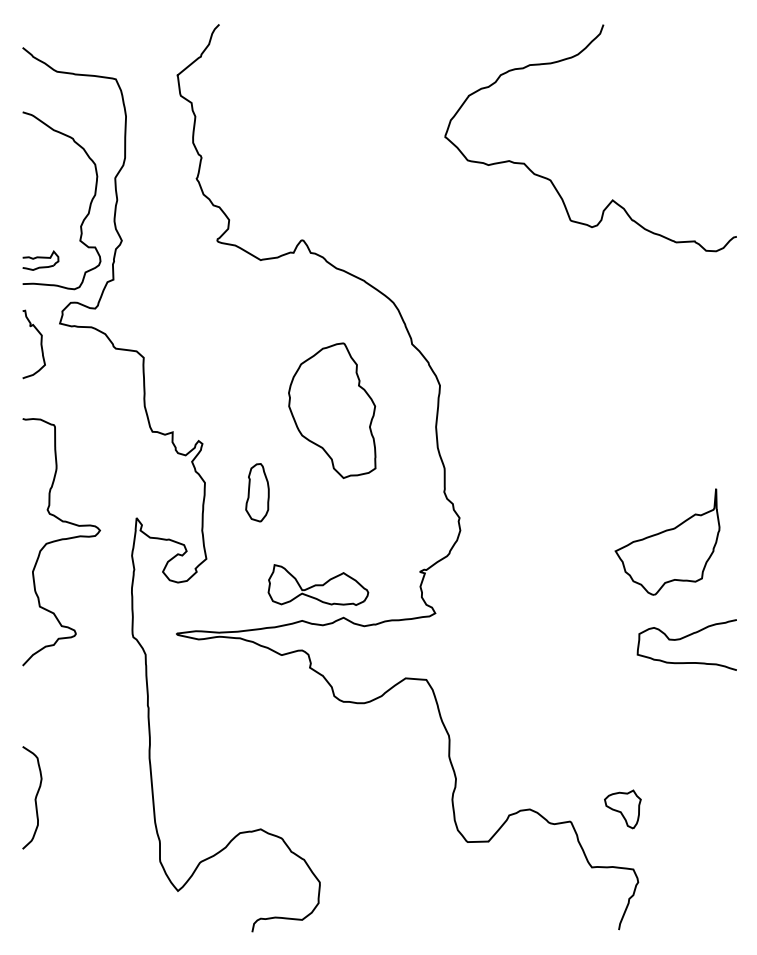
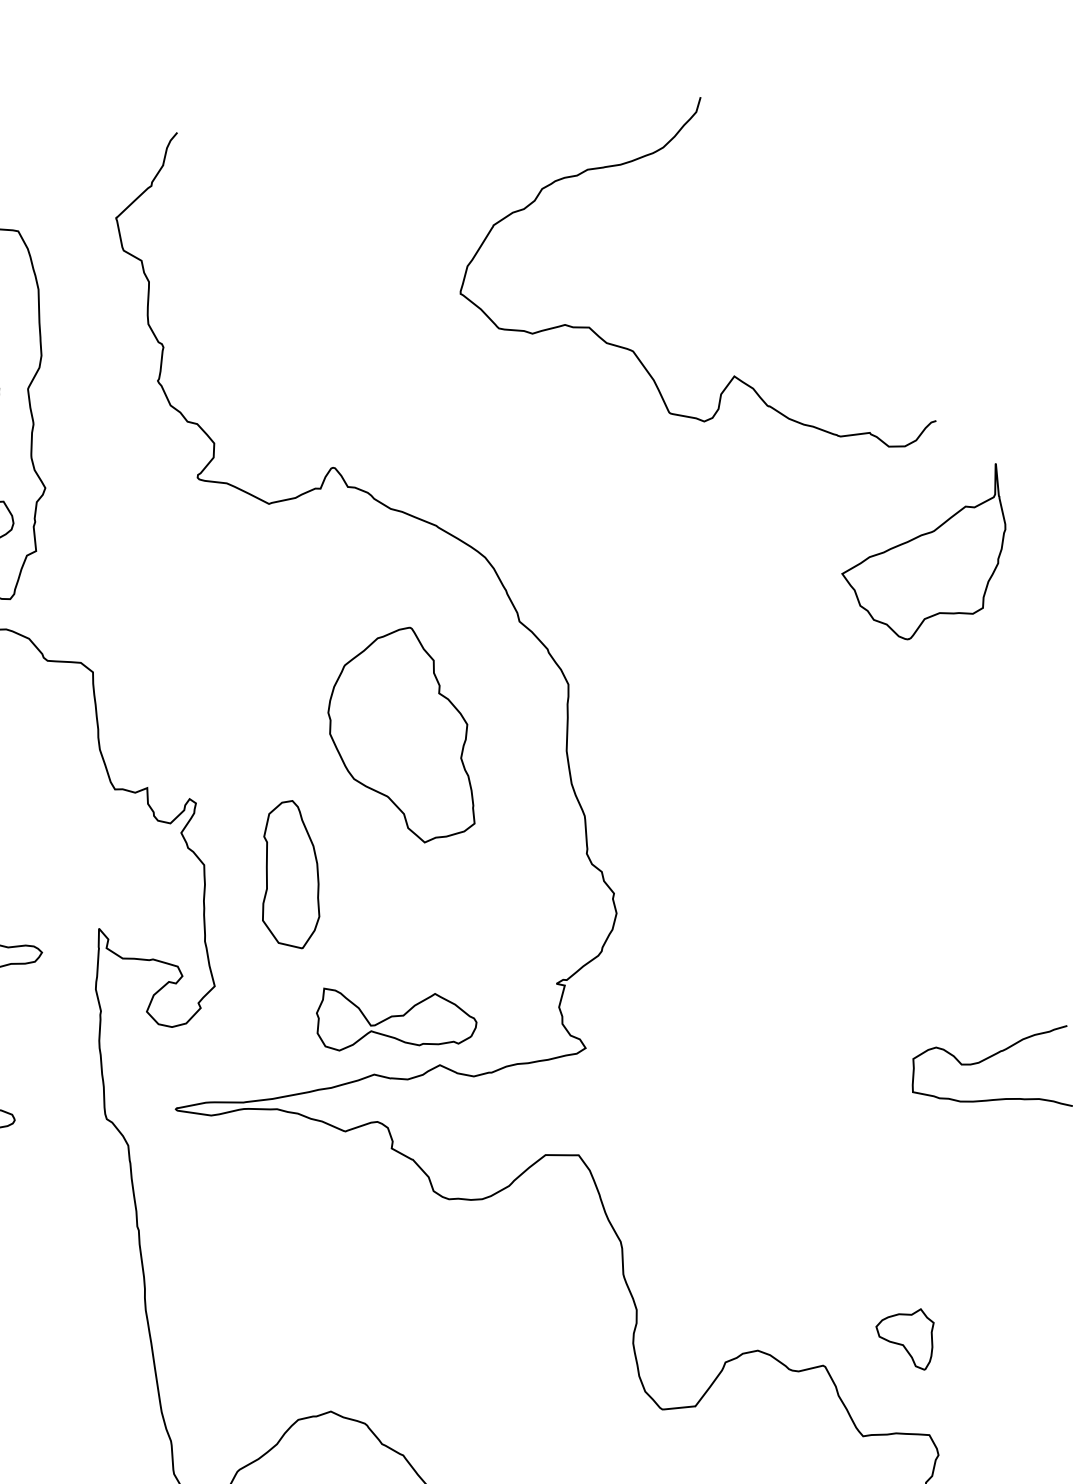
curve: (549, 178) -> (631, 348), moved
part: (257, 492) -> (289, 874), size x1.6
part: (667, 541) -> (923, 552), moved

